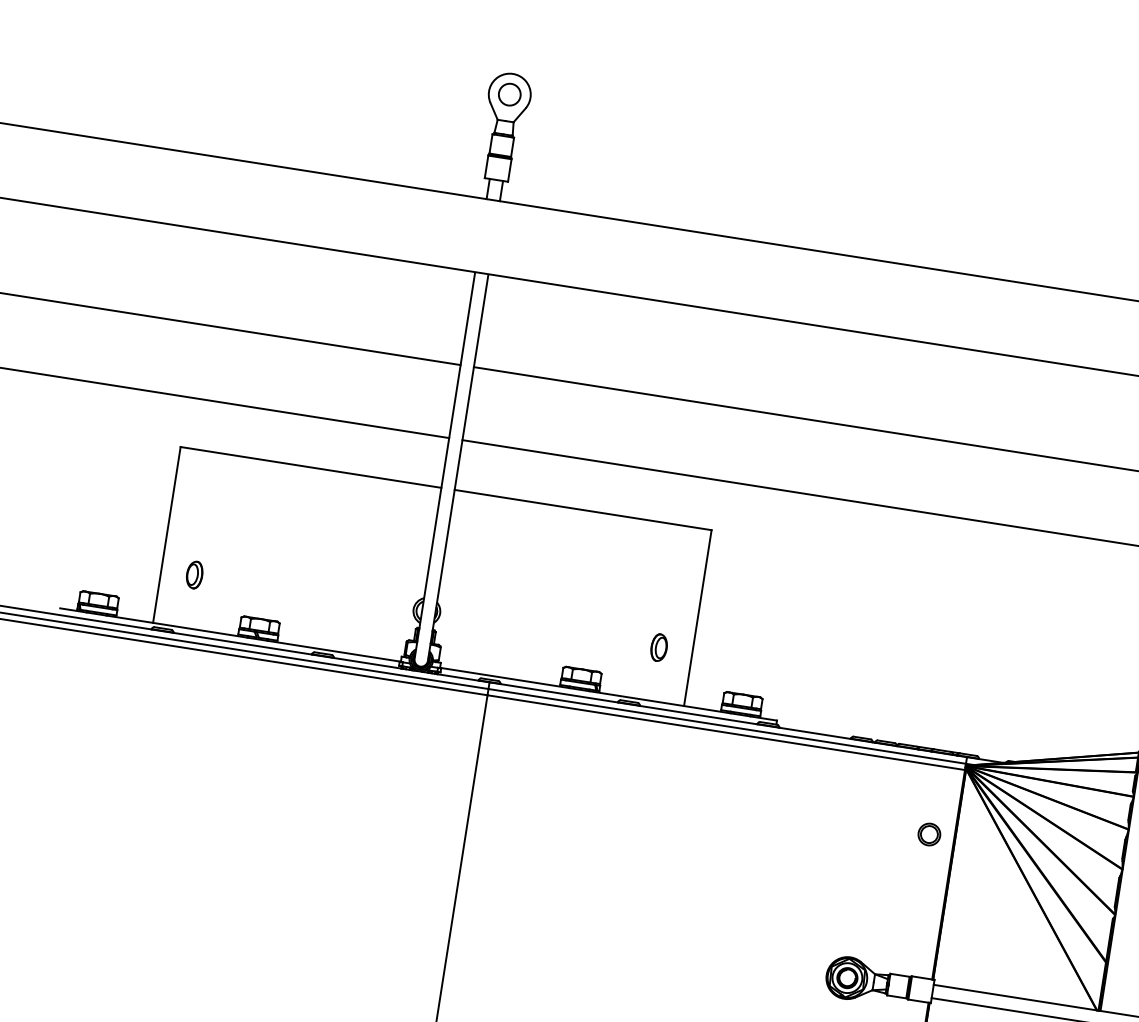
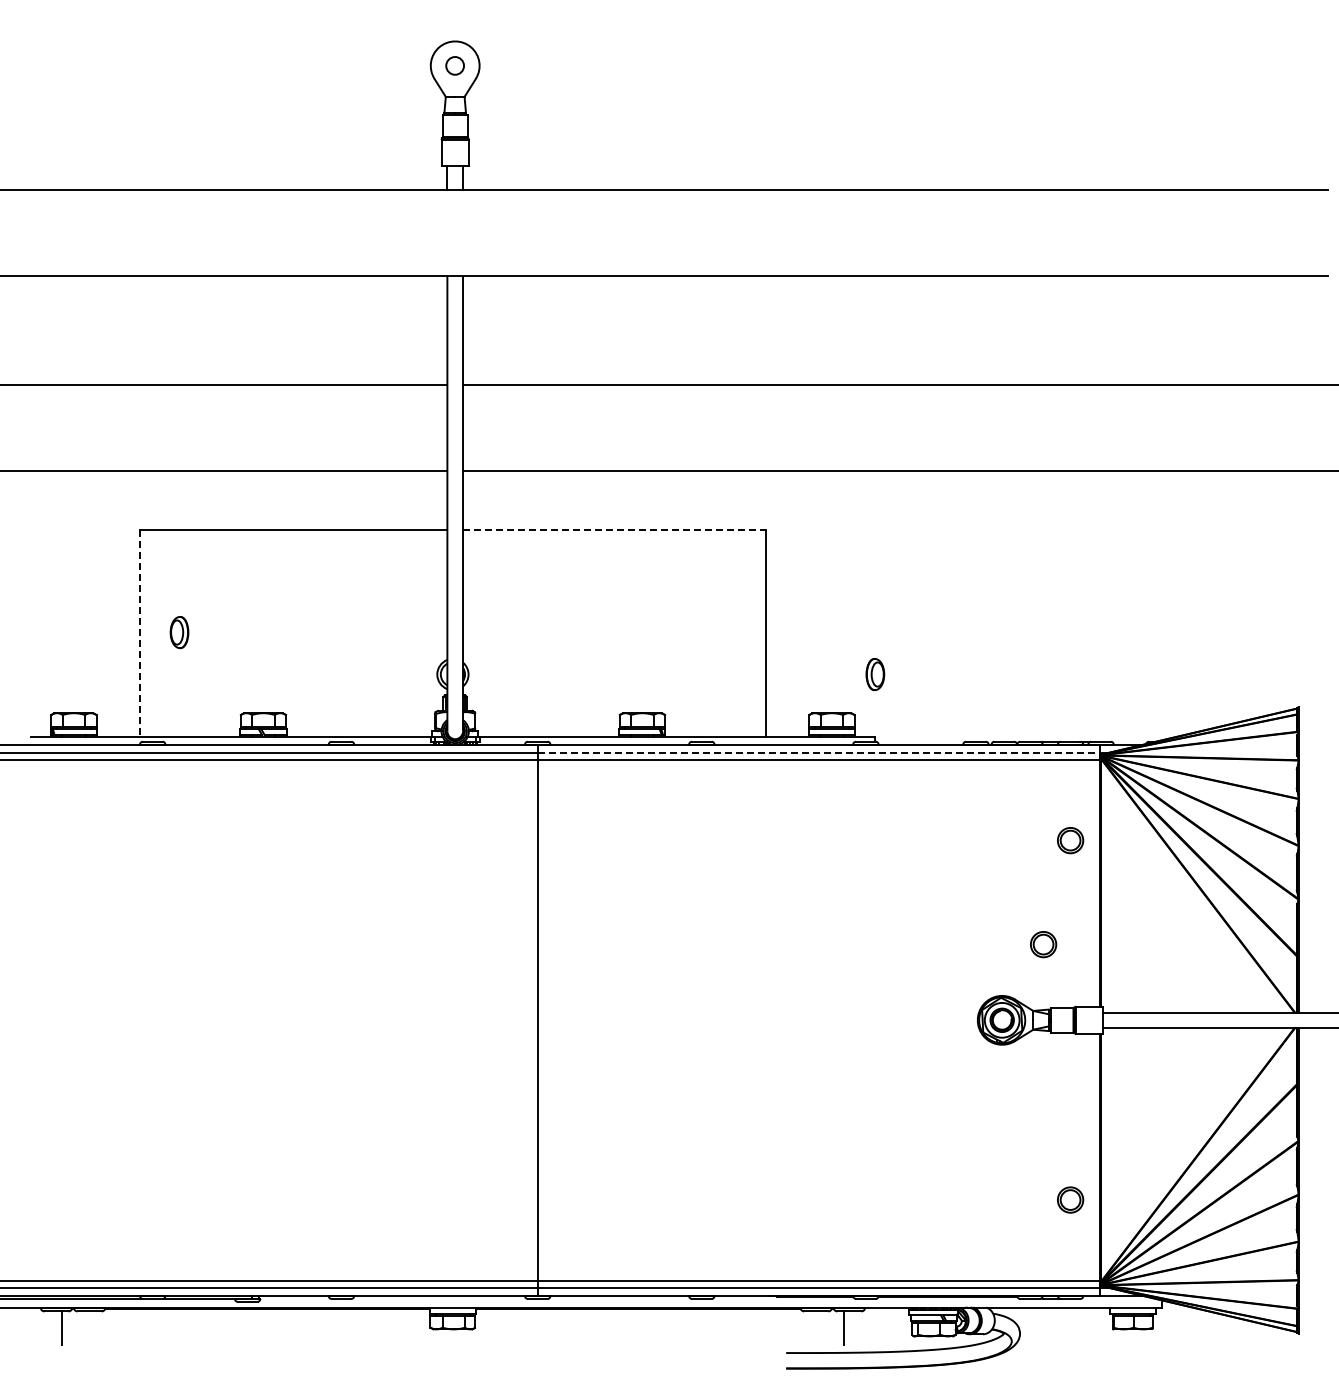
circle: (509, 94) -> (454, 65), size x0.7
line: (583, 509) -> (614, 529), solid -> dashed
line: (166, 534) -> (140, 633), solid -> dashed
part: (194, 574) -> (179, 632), moved
part: (659, 647) -> (875, 674), moved
line: (727, 726) -> (819, 752), solid -> dashed
part: (892, 919) -> (1043, 944), added

